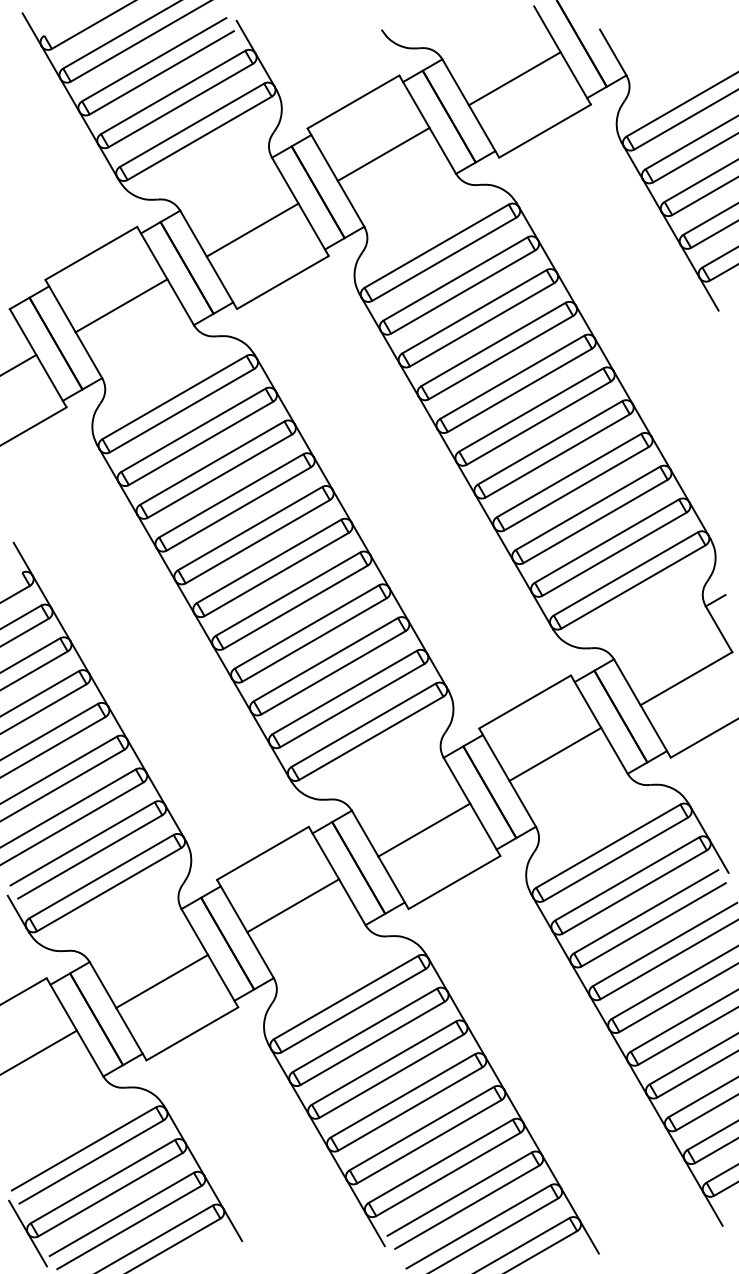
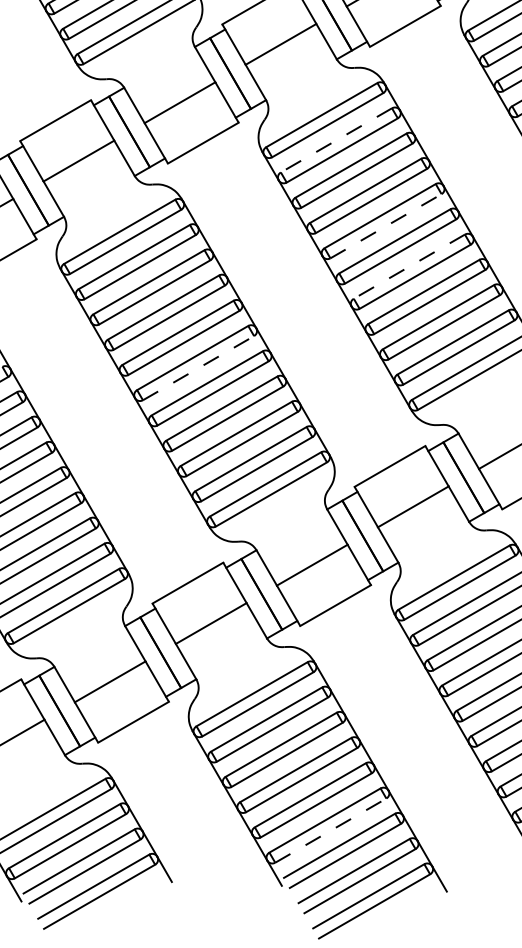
line: (455, 279) -> (336, 140), solid -> dashed
line: (520, 390) -> (386, 226), solid -> dashed
line: (549, 443) -> (408, 267), solid -> dashed
line: (277, 574) -> (199, 368), solid -> dashed
line: (448, 1174) -> (330, 830), solid -> dashed

